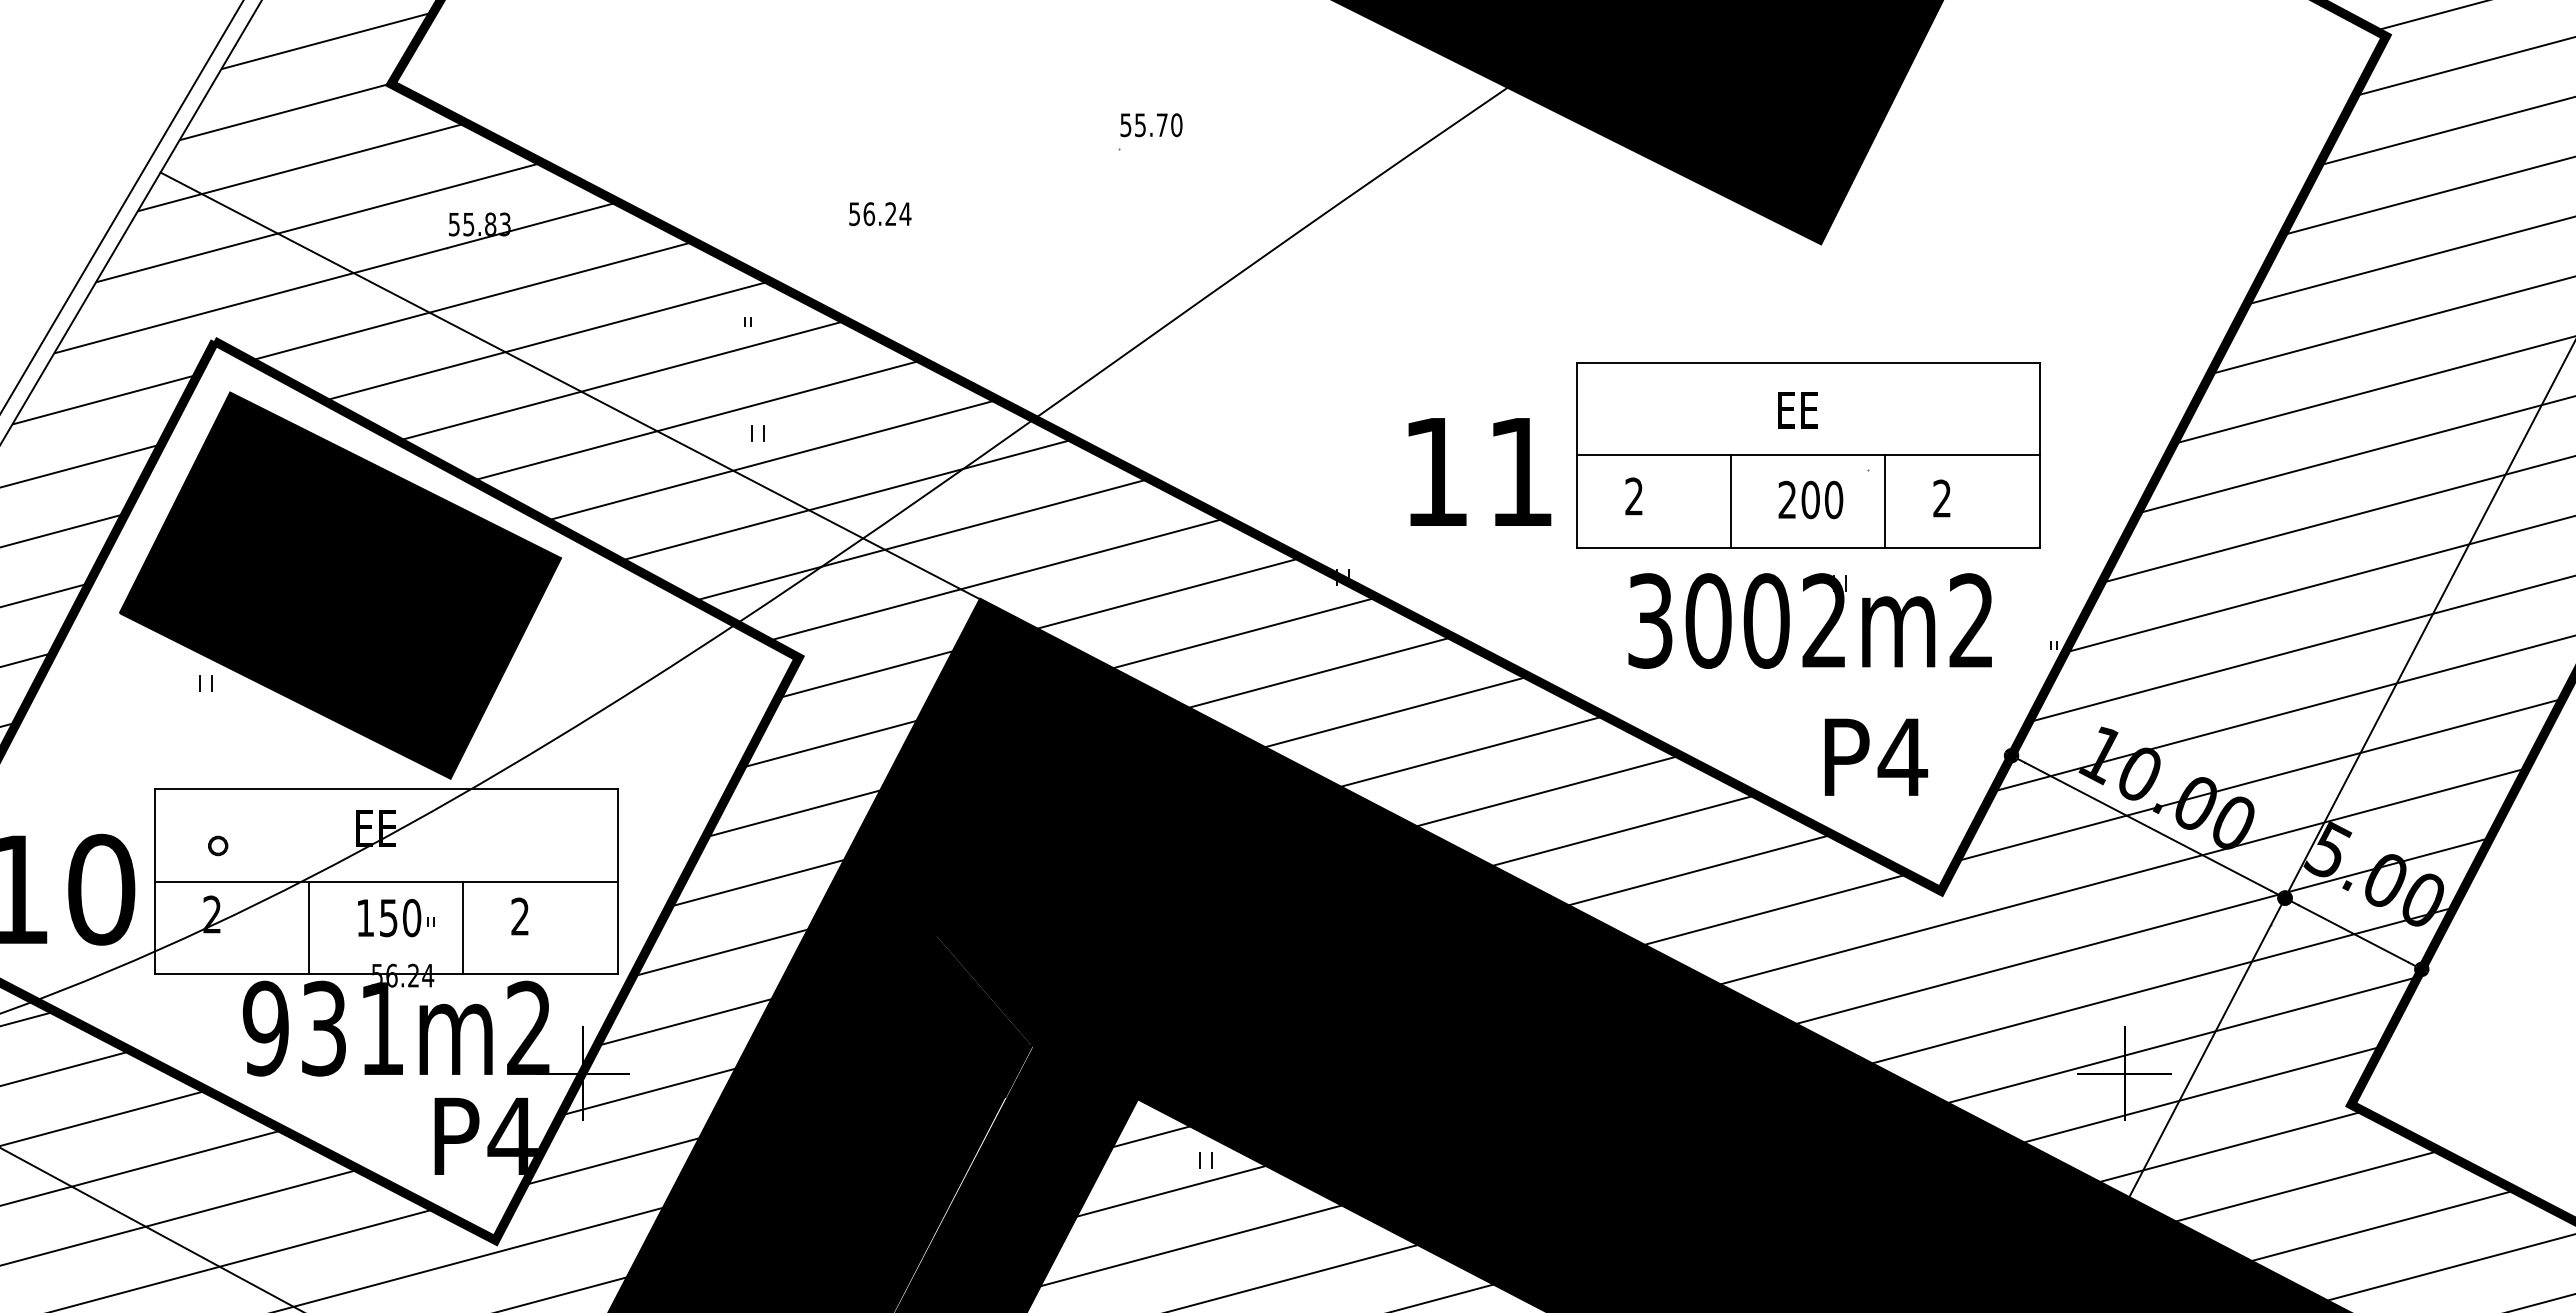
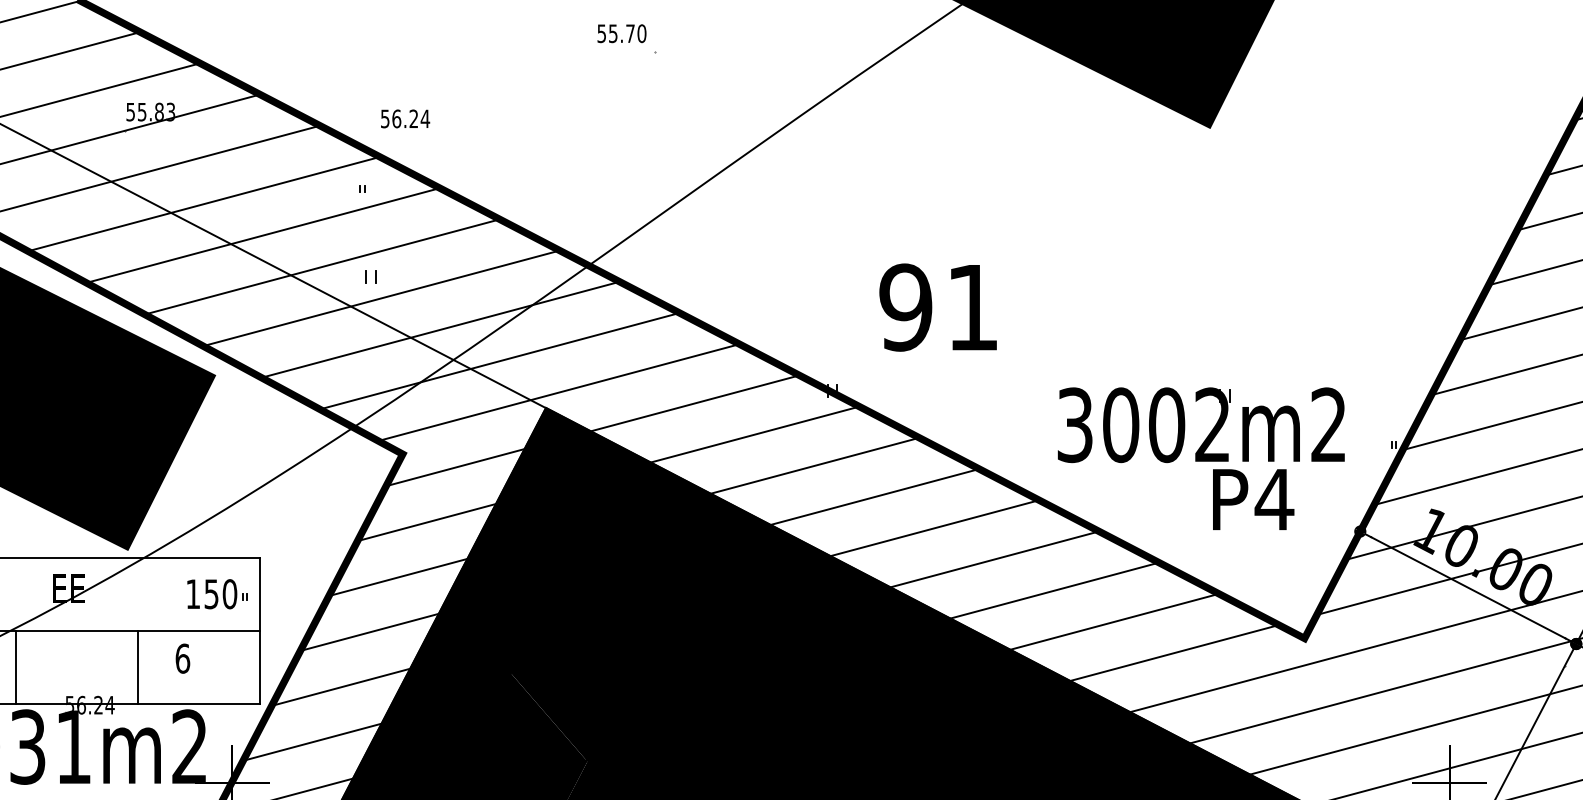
text: (1151, 125) -> (622, 33), moved
text: (880, 214) -> (405, 119), moved
part: (1808, 455) -> (1199, 294), removed
text: (1435, 472) -> (905, 307), 11 -> 91
text: (1876, 756) -> (1253, 499), moved
text: (520, 916) -> (182, 658), 2 -> 6
part: (396, 918) -> (217, 594), moved

